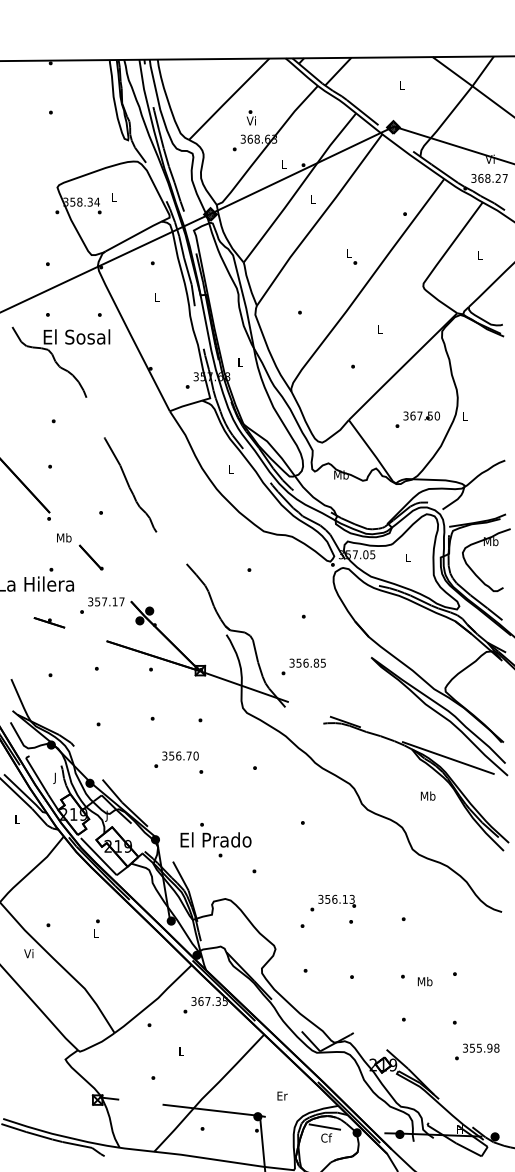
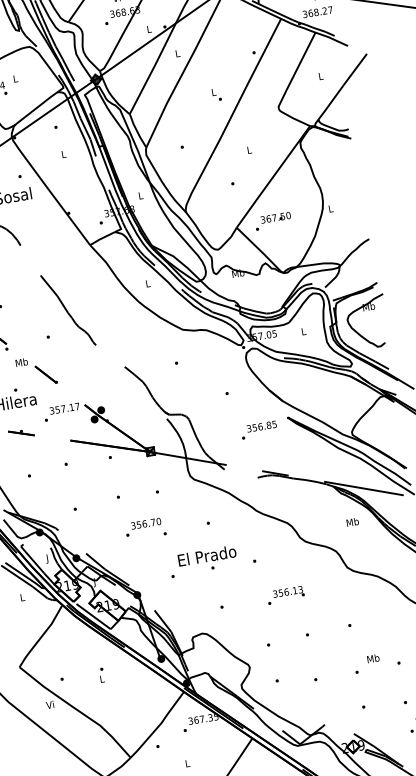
text: (417, 419) -> (272, 221), moved
text: (303, 666) -> (258, 429), moved
text: (215, 844) -> (207, 559), moved
text: (333, 902) -> (285, 594), moved
text: (424, 981) -> (372, 658), moved

